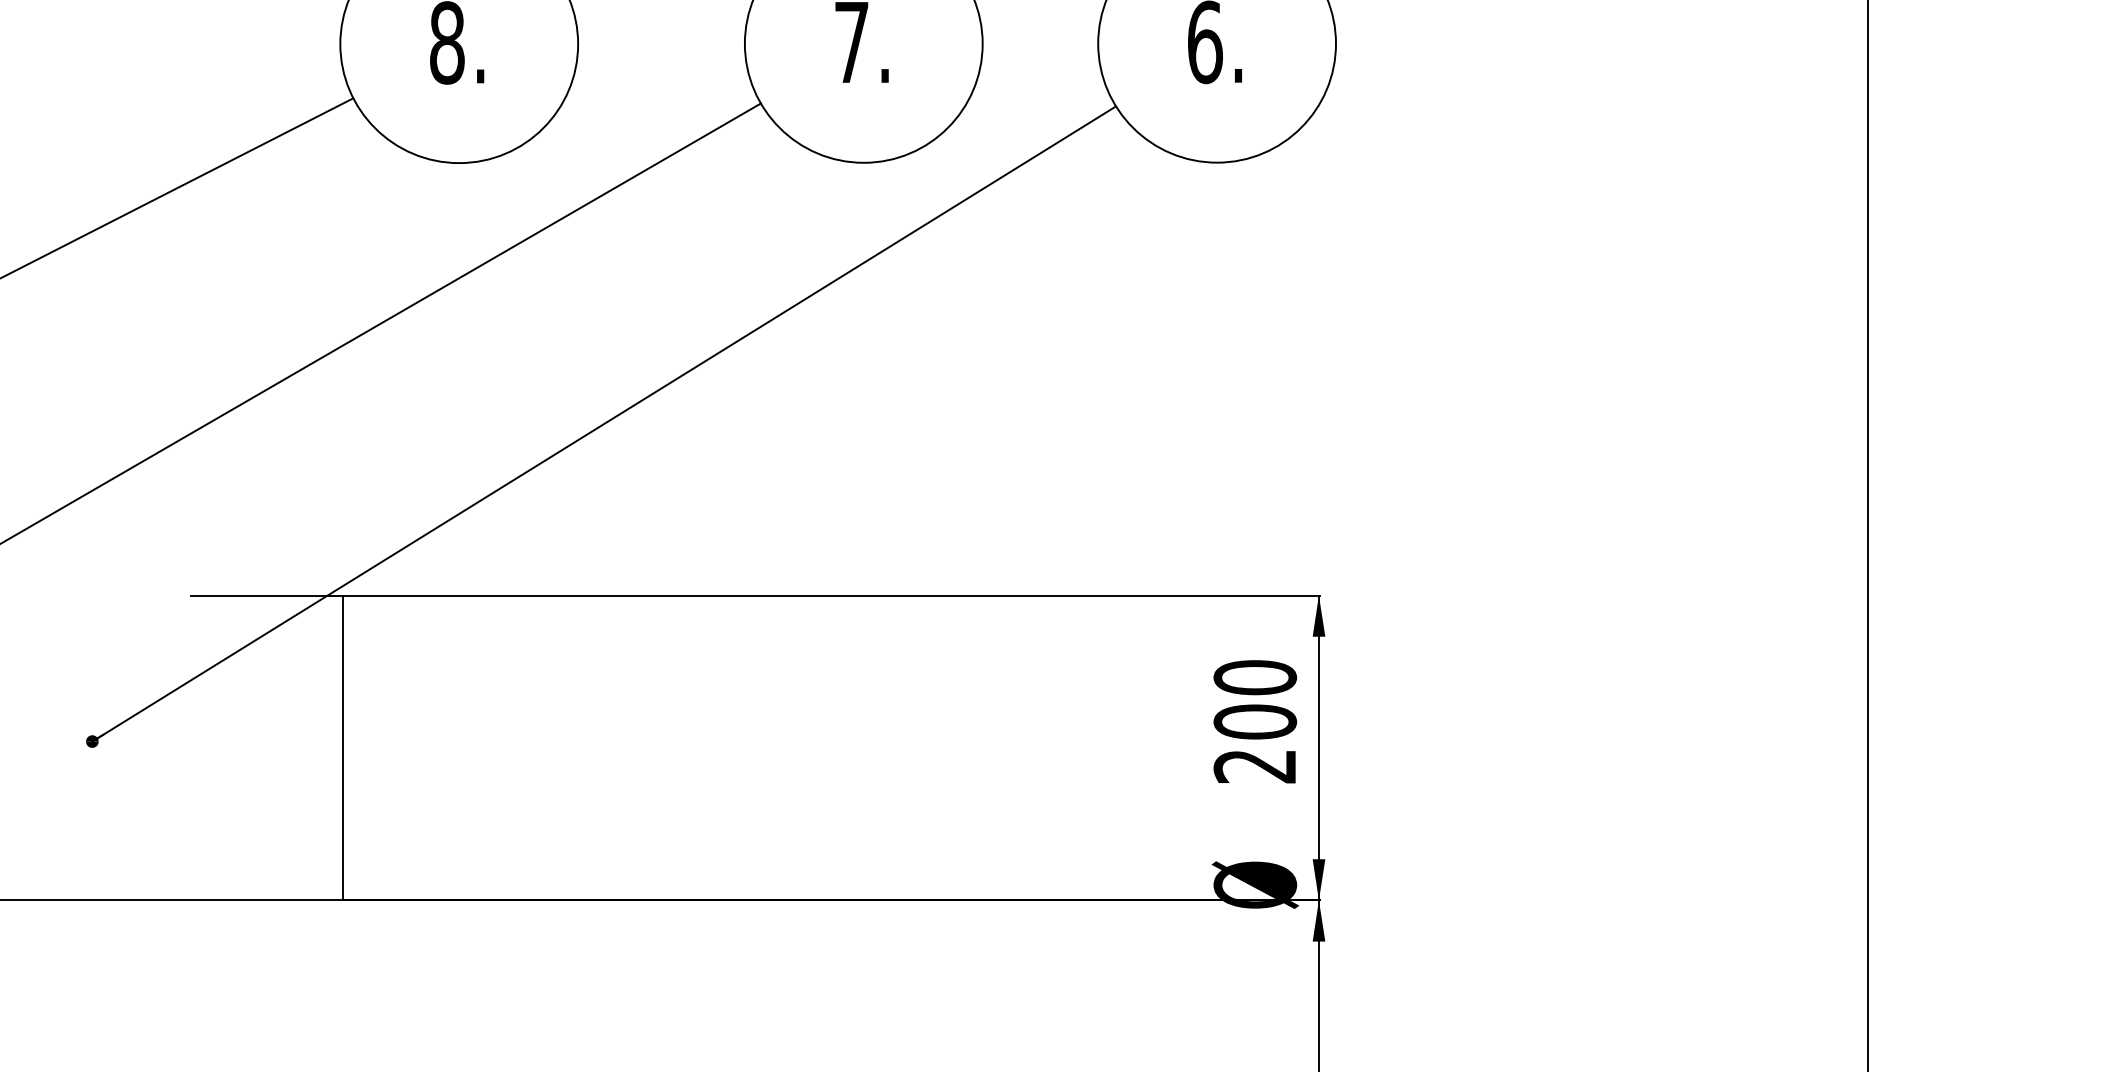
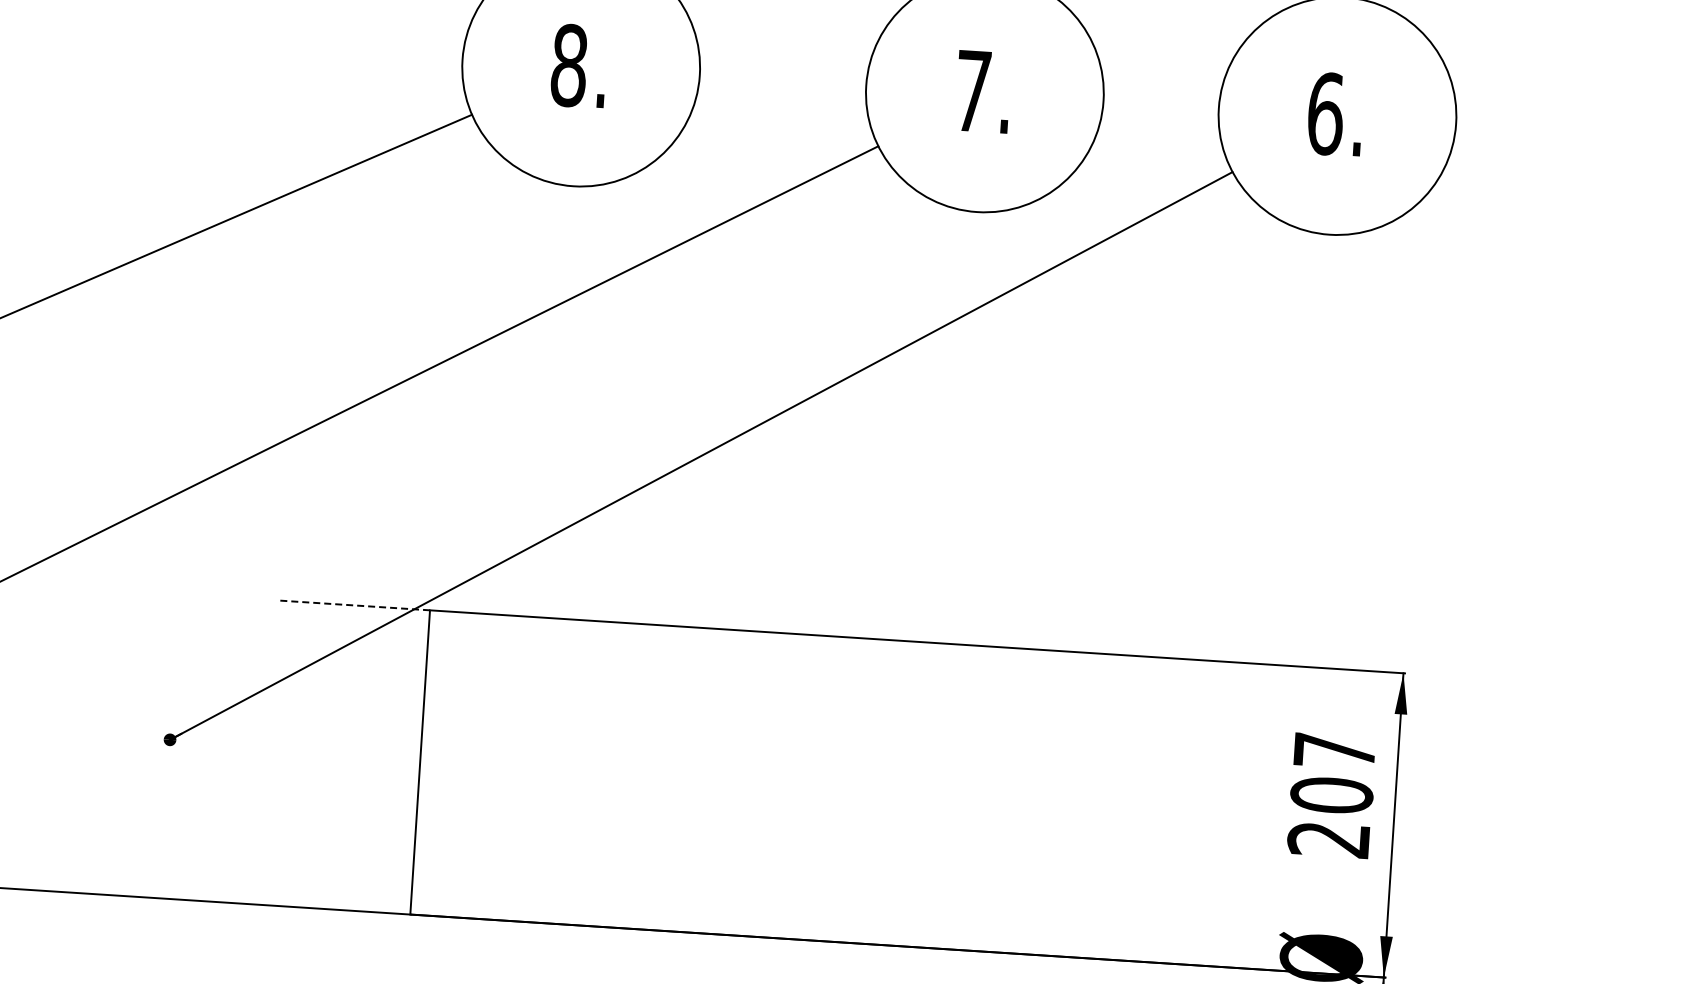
line: (266, 595) -> (353, 605), solid -> dashed
text: (1255, 677) -> (1334, 750), 200 -> 207

